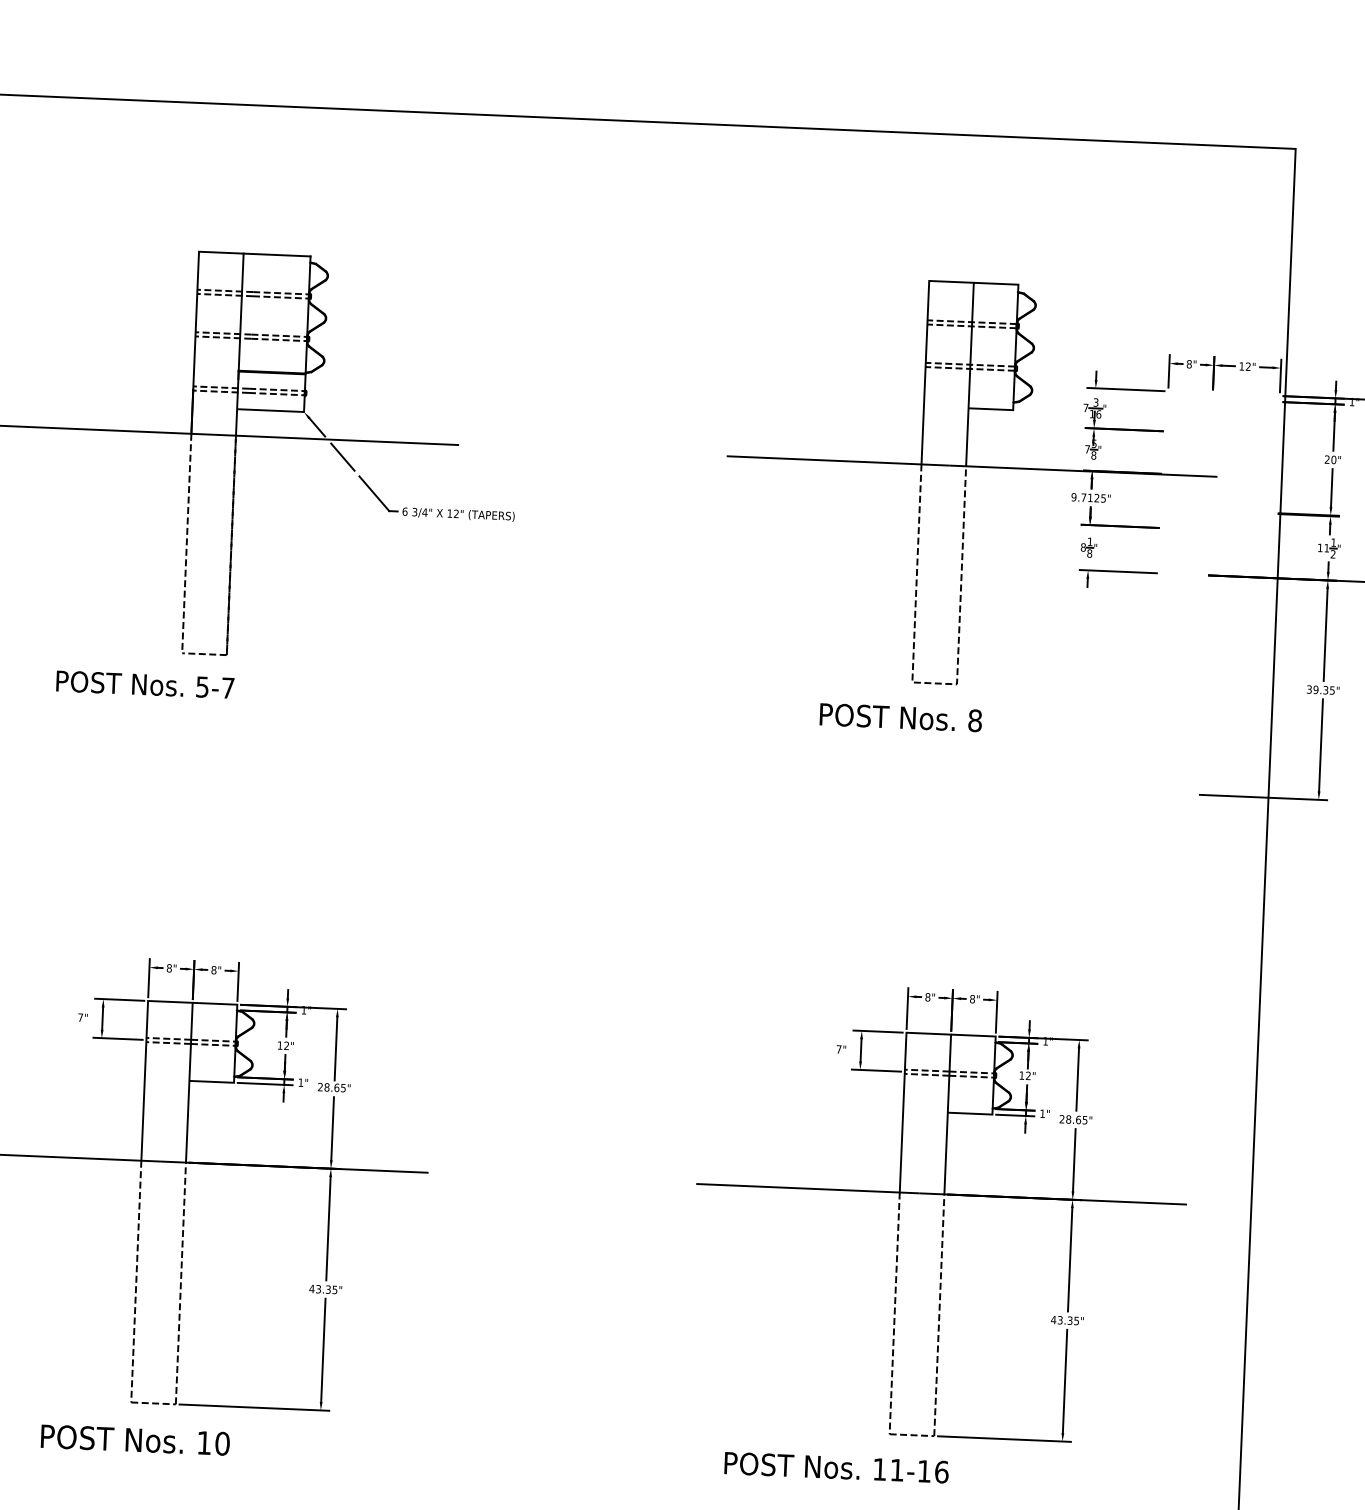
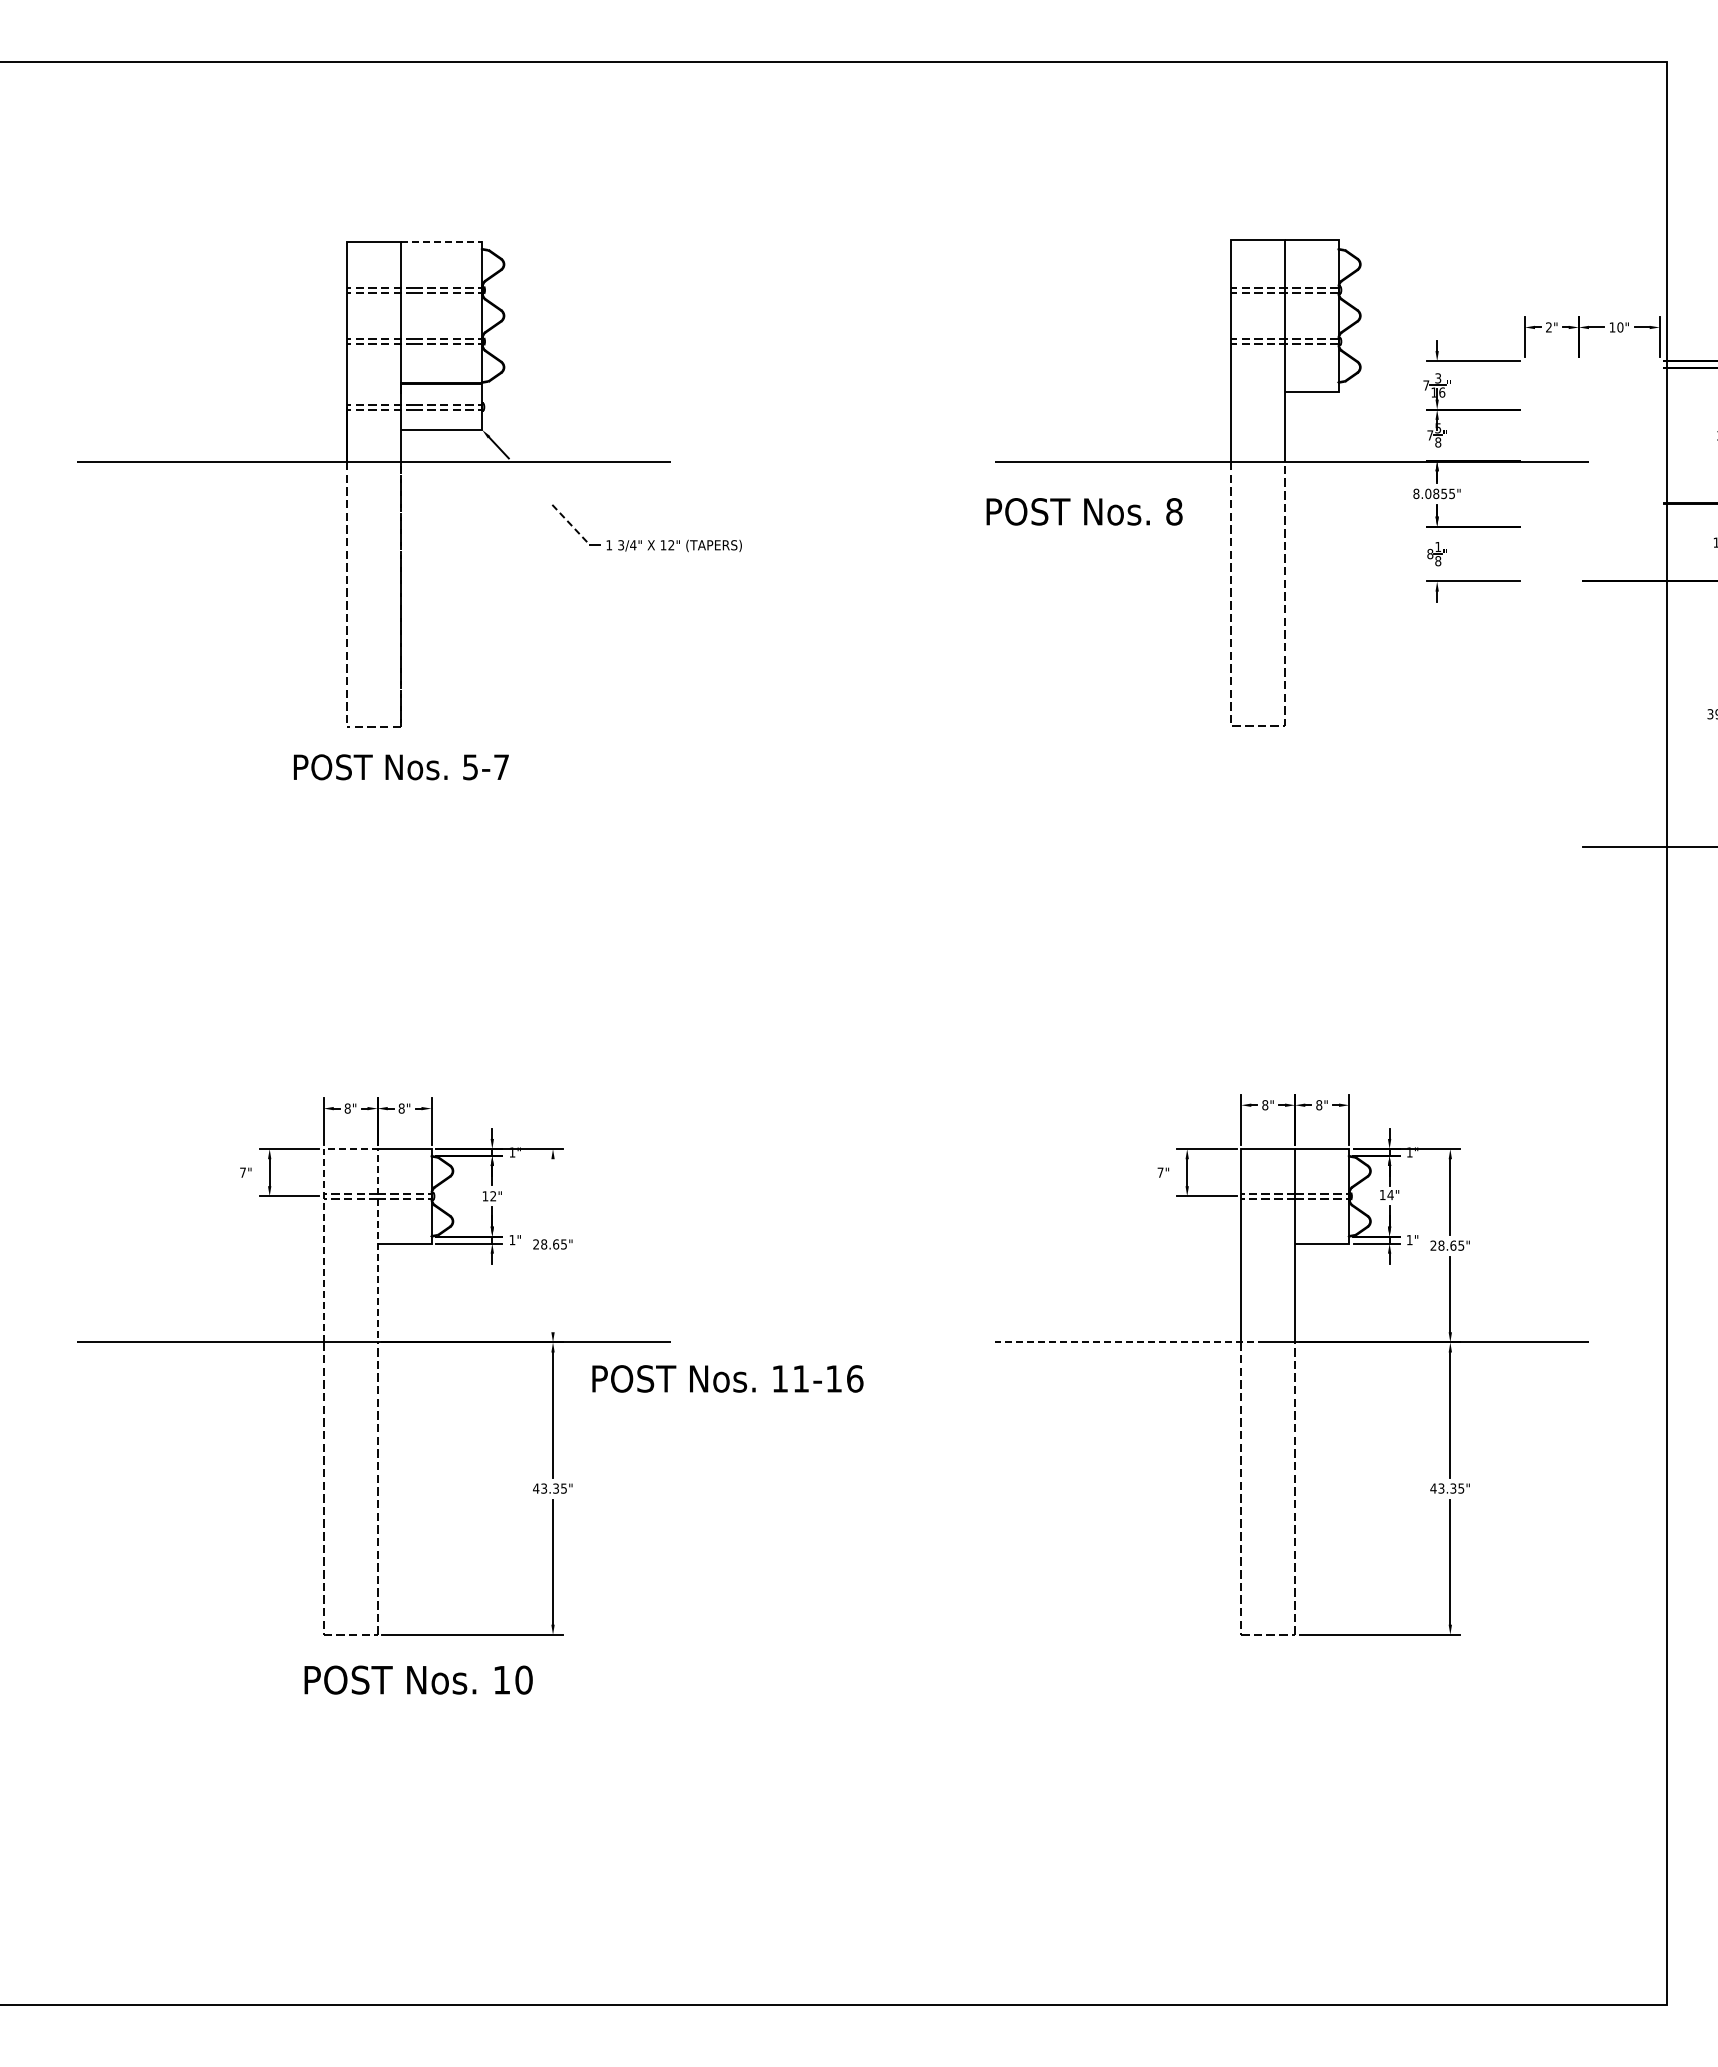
line: (277, 254) -> (442, 241), solid -> dashed
text: (1188, 364) -> (1548, 327), 8" -> 2"
text: (1248, 366) -> (1620, 327), 12" -> 10"
line: (342, 457) -> (531, 482), removed
line: (374, 494) -> (571, 525), solid -> dashed
text: (1085, 497) -> (1430, 493), 9.7125" -> 8.0855"
text: (405, 511) -> (609, 545), 6 -> 1
text: (145, 684) -> (401, 767), moved
text: (900, 717) -> (1084, 511), moved
line: (170, 1002) -> (350, 1149), solid -> dashed
line: (336, 1048) -> (553, 1197), removed
text: (1028, 1075) -> (1390, 1194), 12" -> 14"
line: (333, 1128) -> (553, 1293), removed
line: (807, 1188) -> (1129, 1342), solid -> dashed
text: (135, 1439) -> (418, 1679), moved
text: (836, 1467) -> (727, 1378), moved

